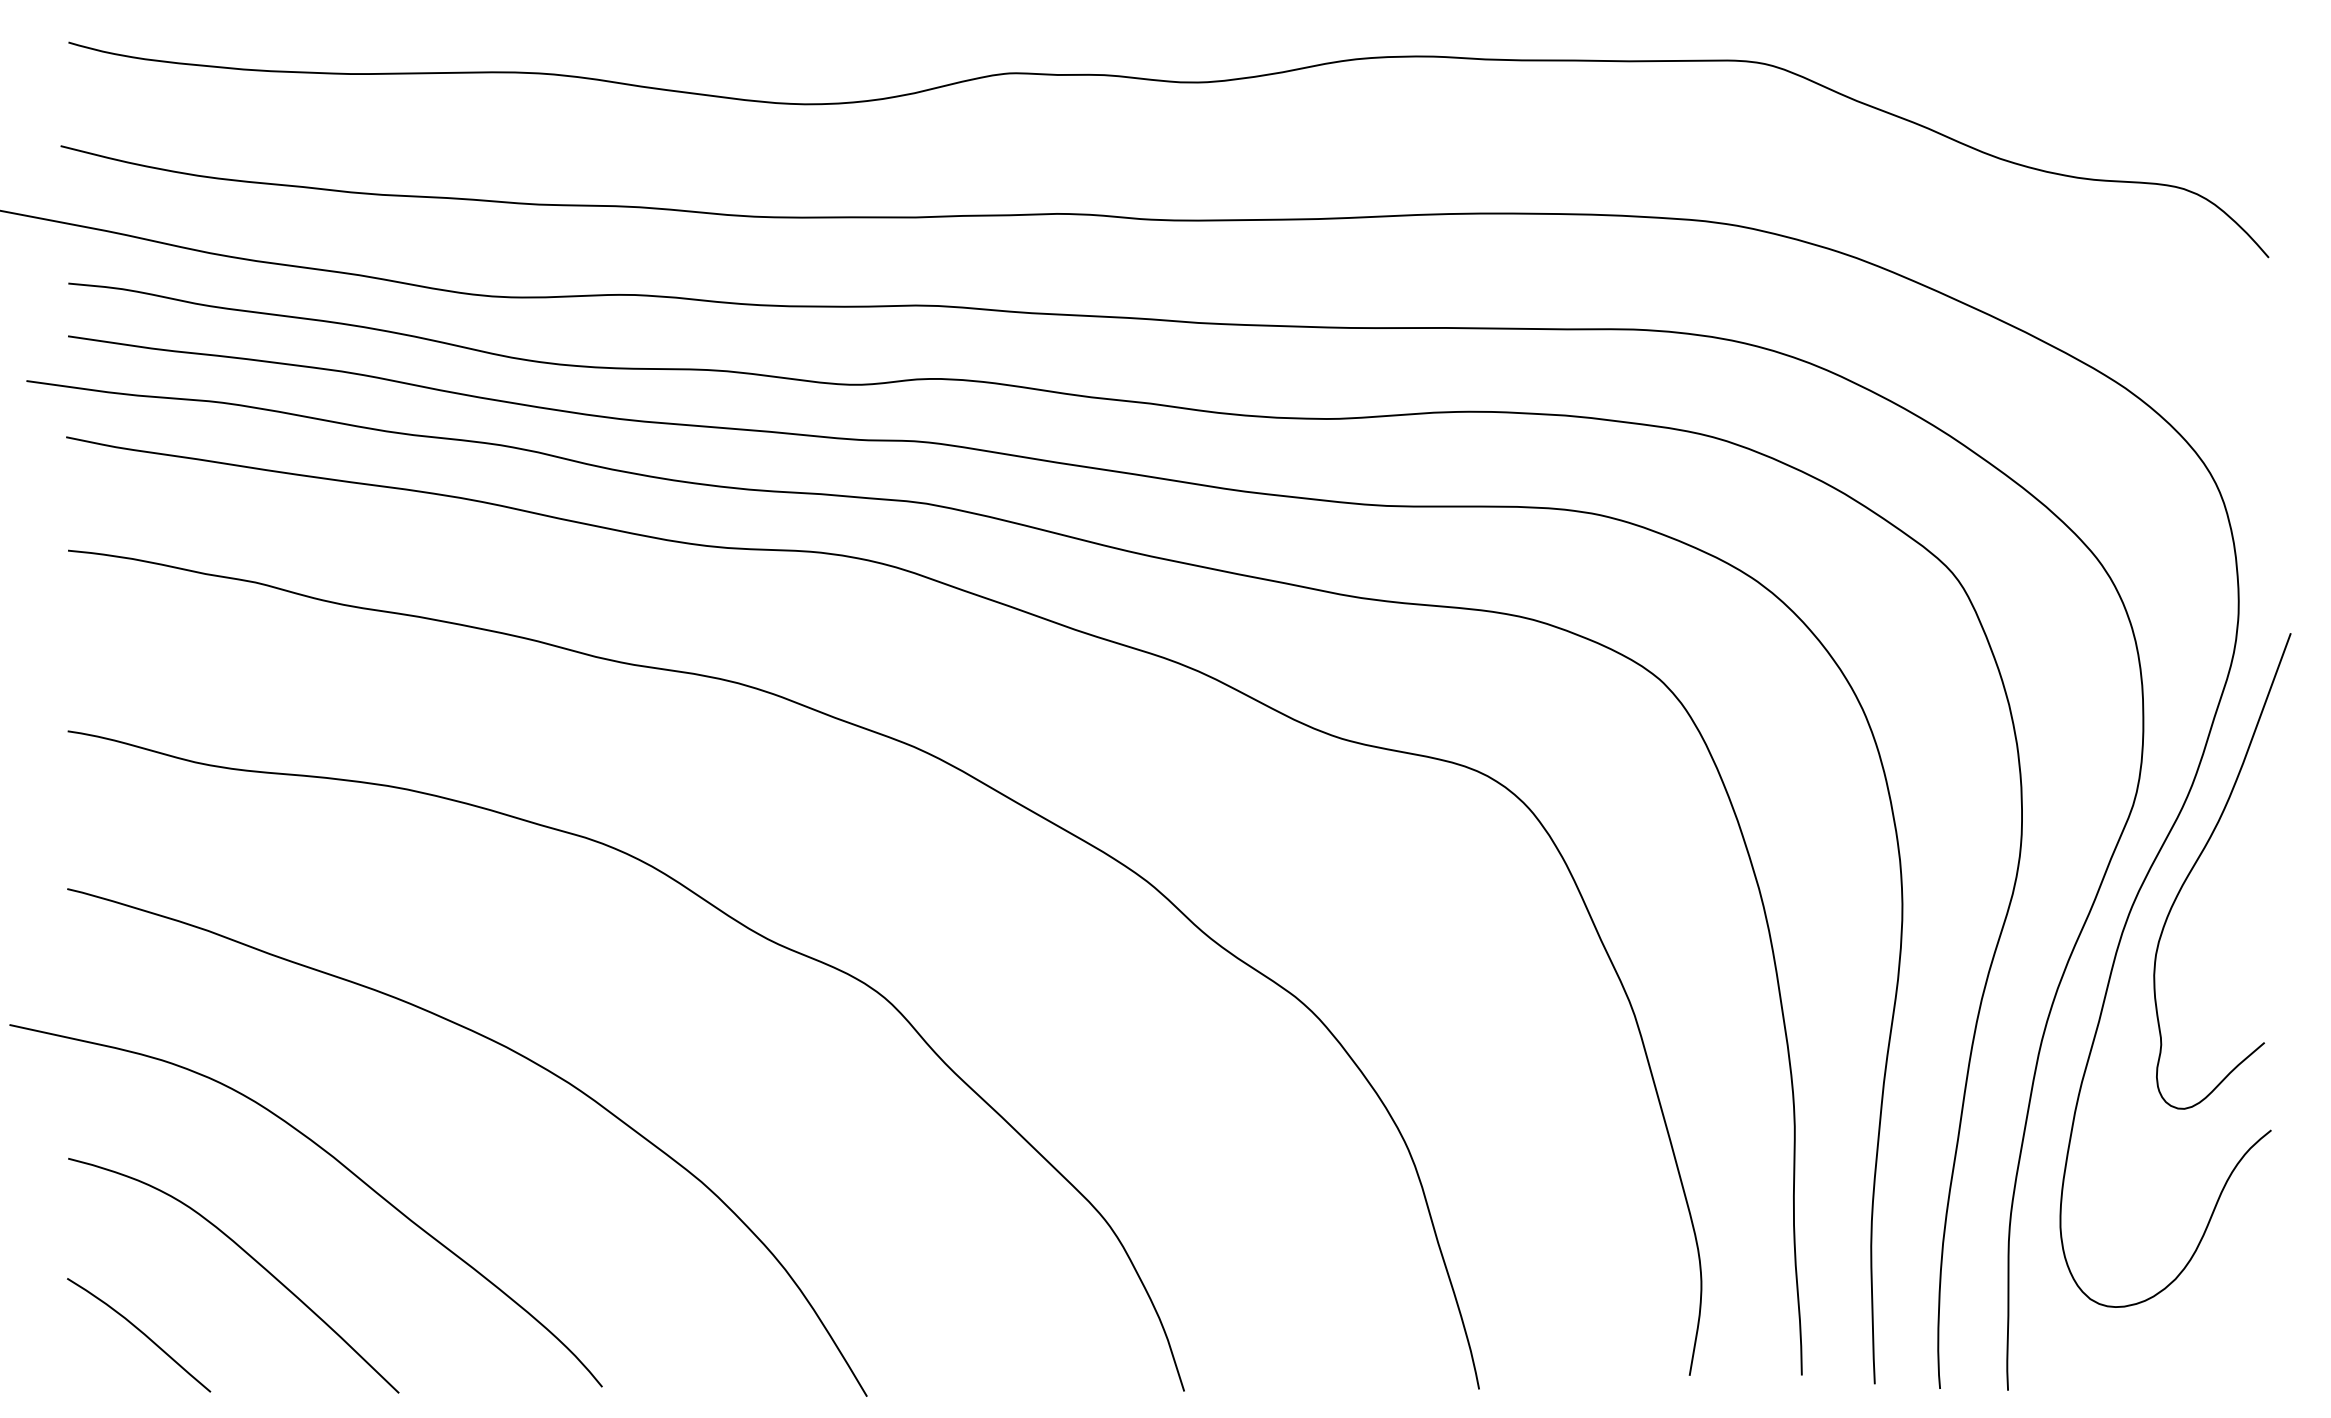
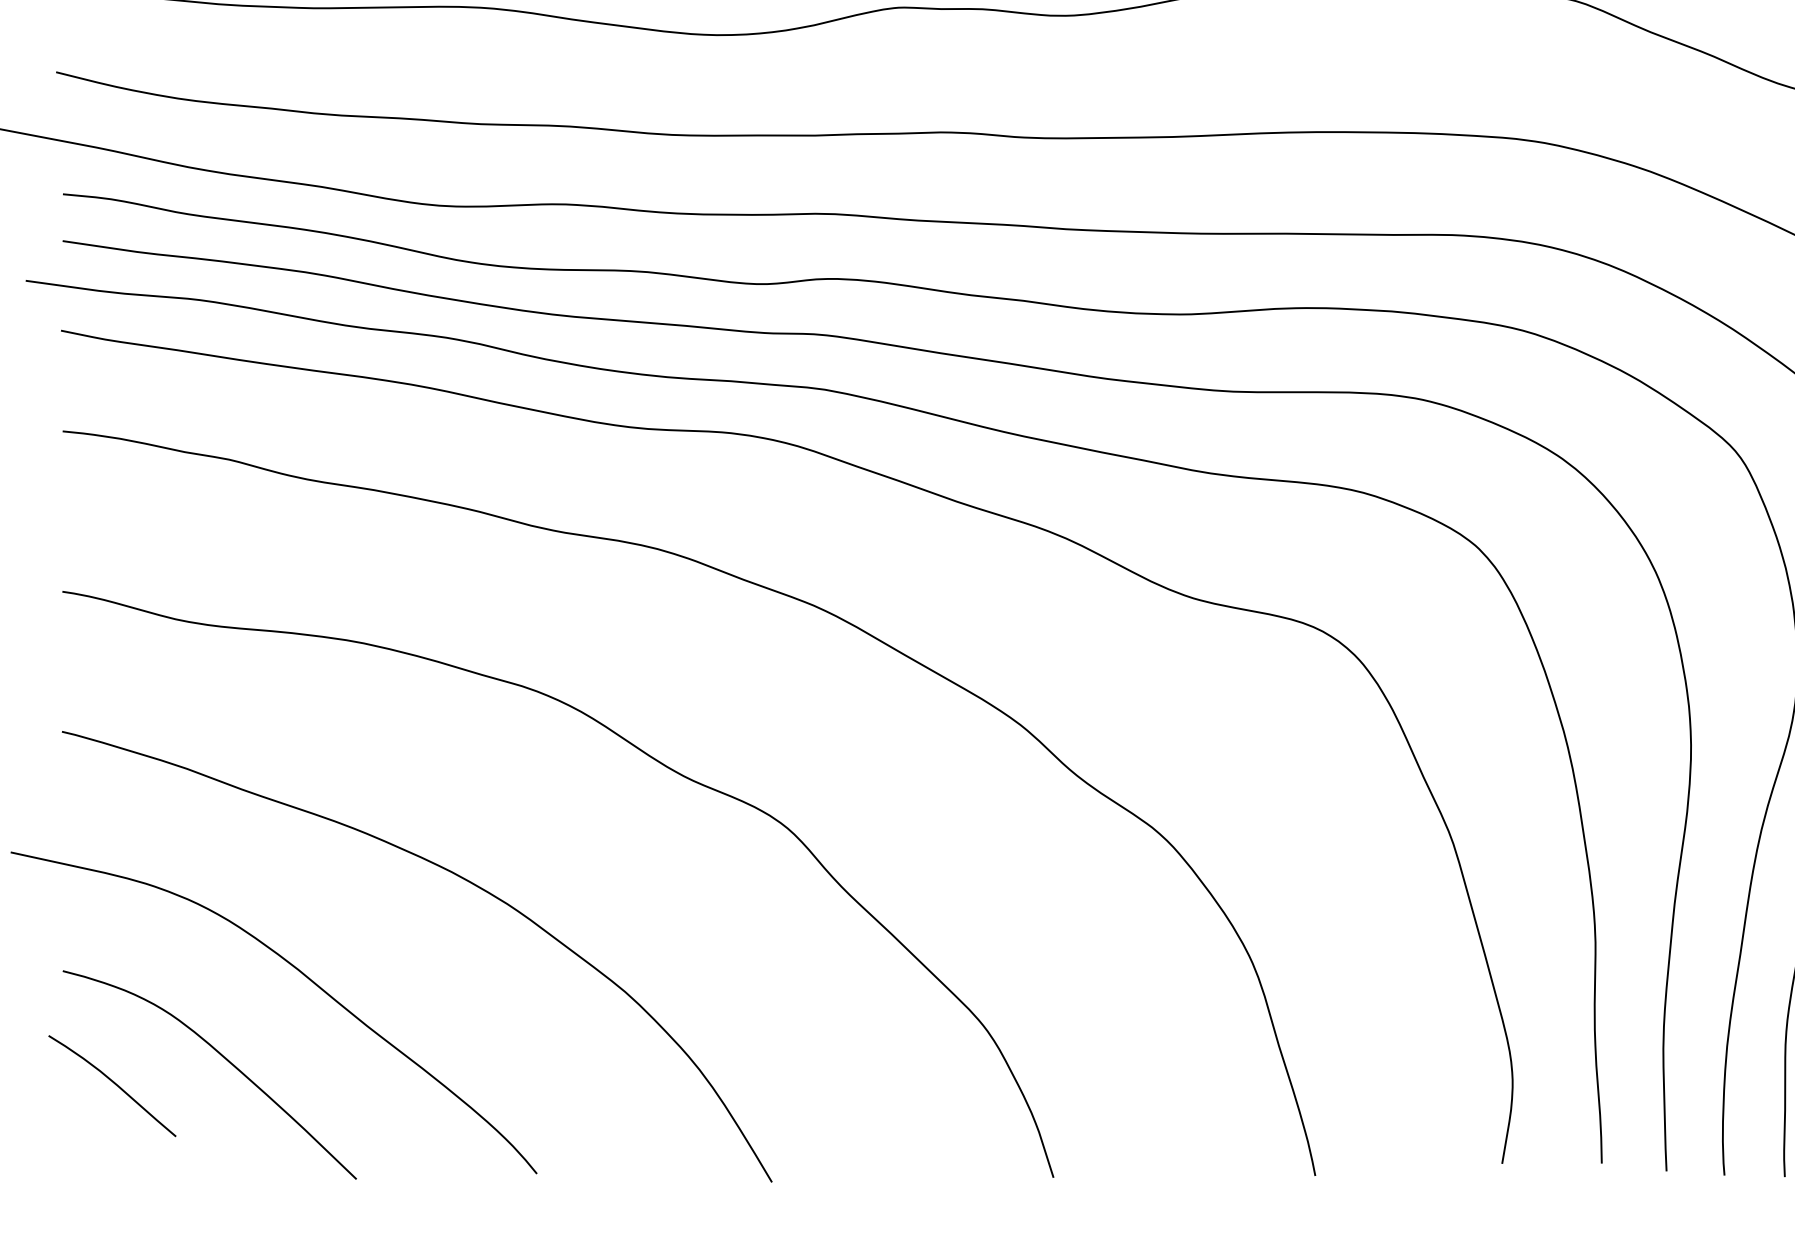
curve: (141, 1333) -> (114, 1084), moved

